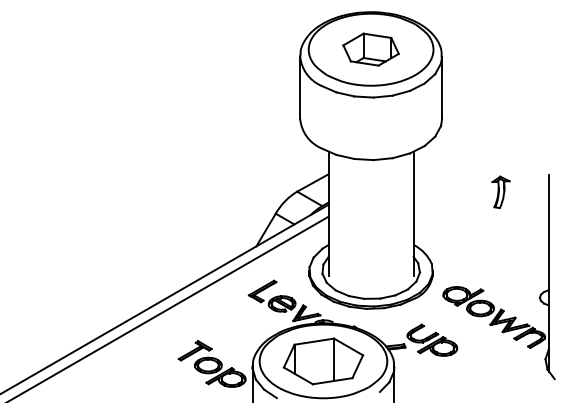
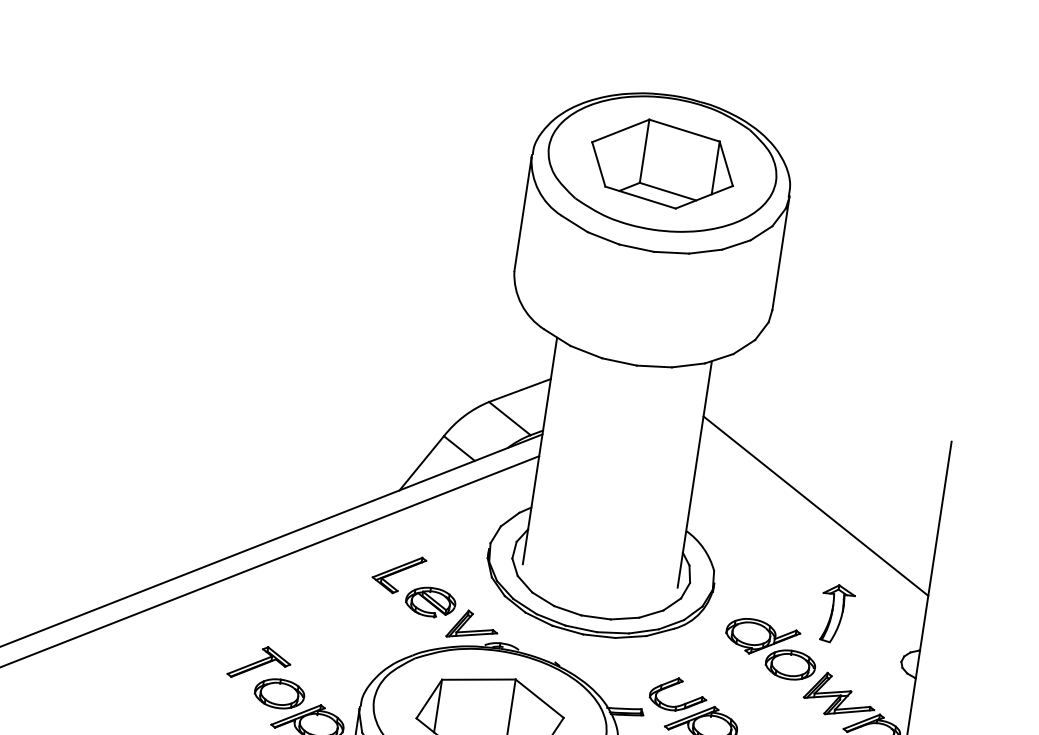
part: (370, 49) -> (661, 163), size x1.43
part: (500, 191) -> (835, 612), moved
line: (481, 220) -> (816, 505), added

